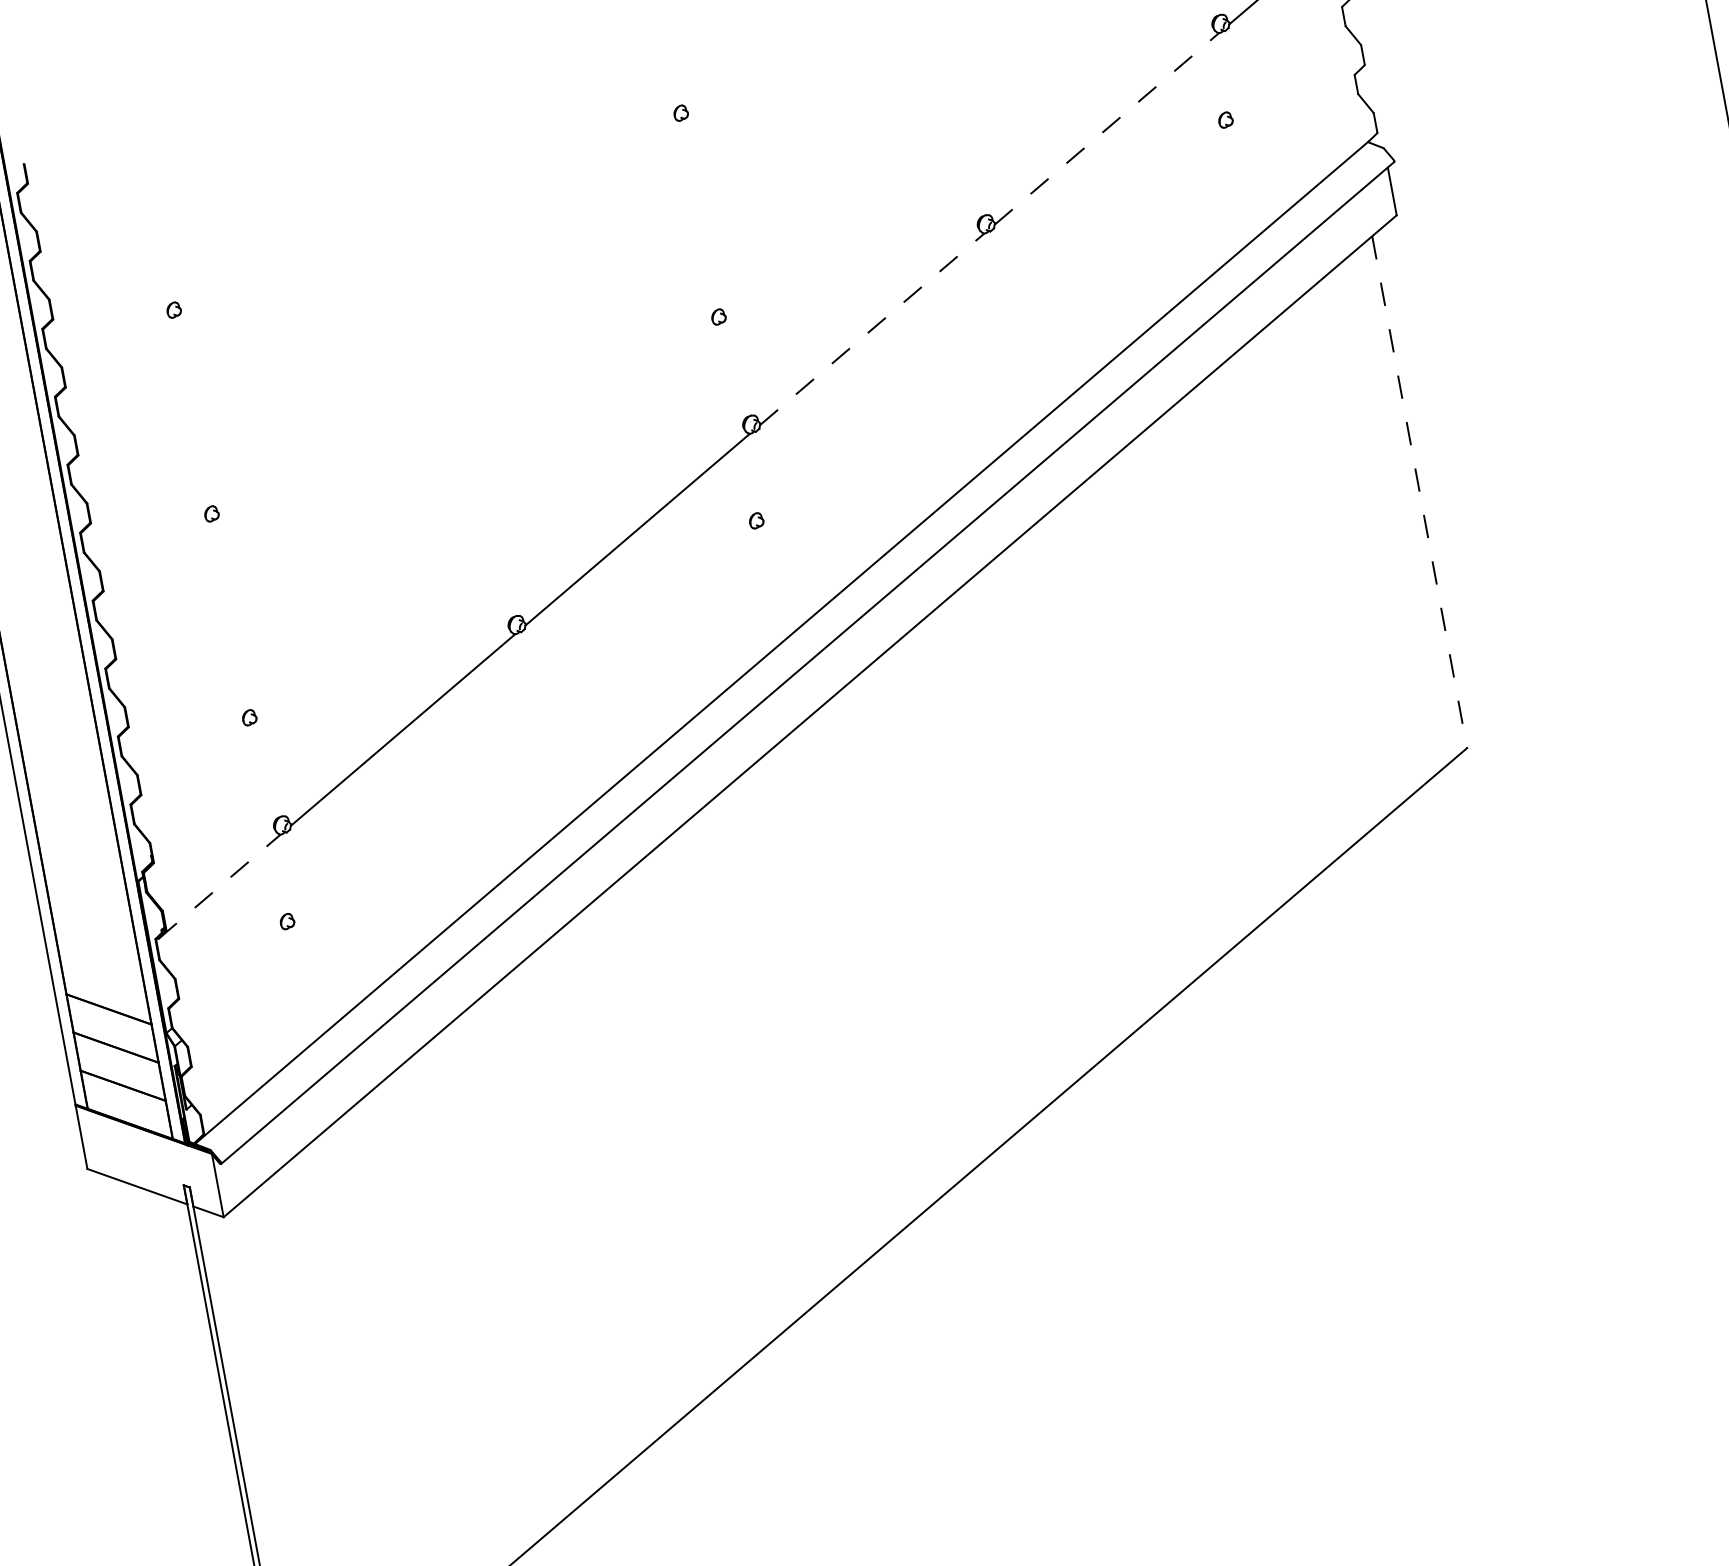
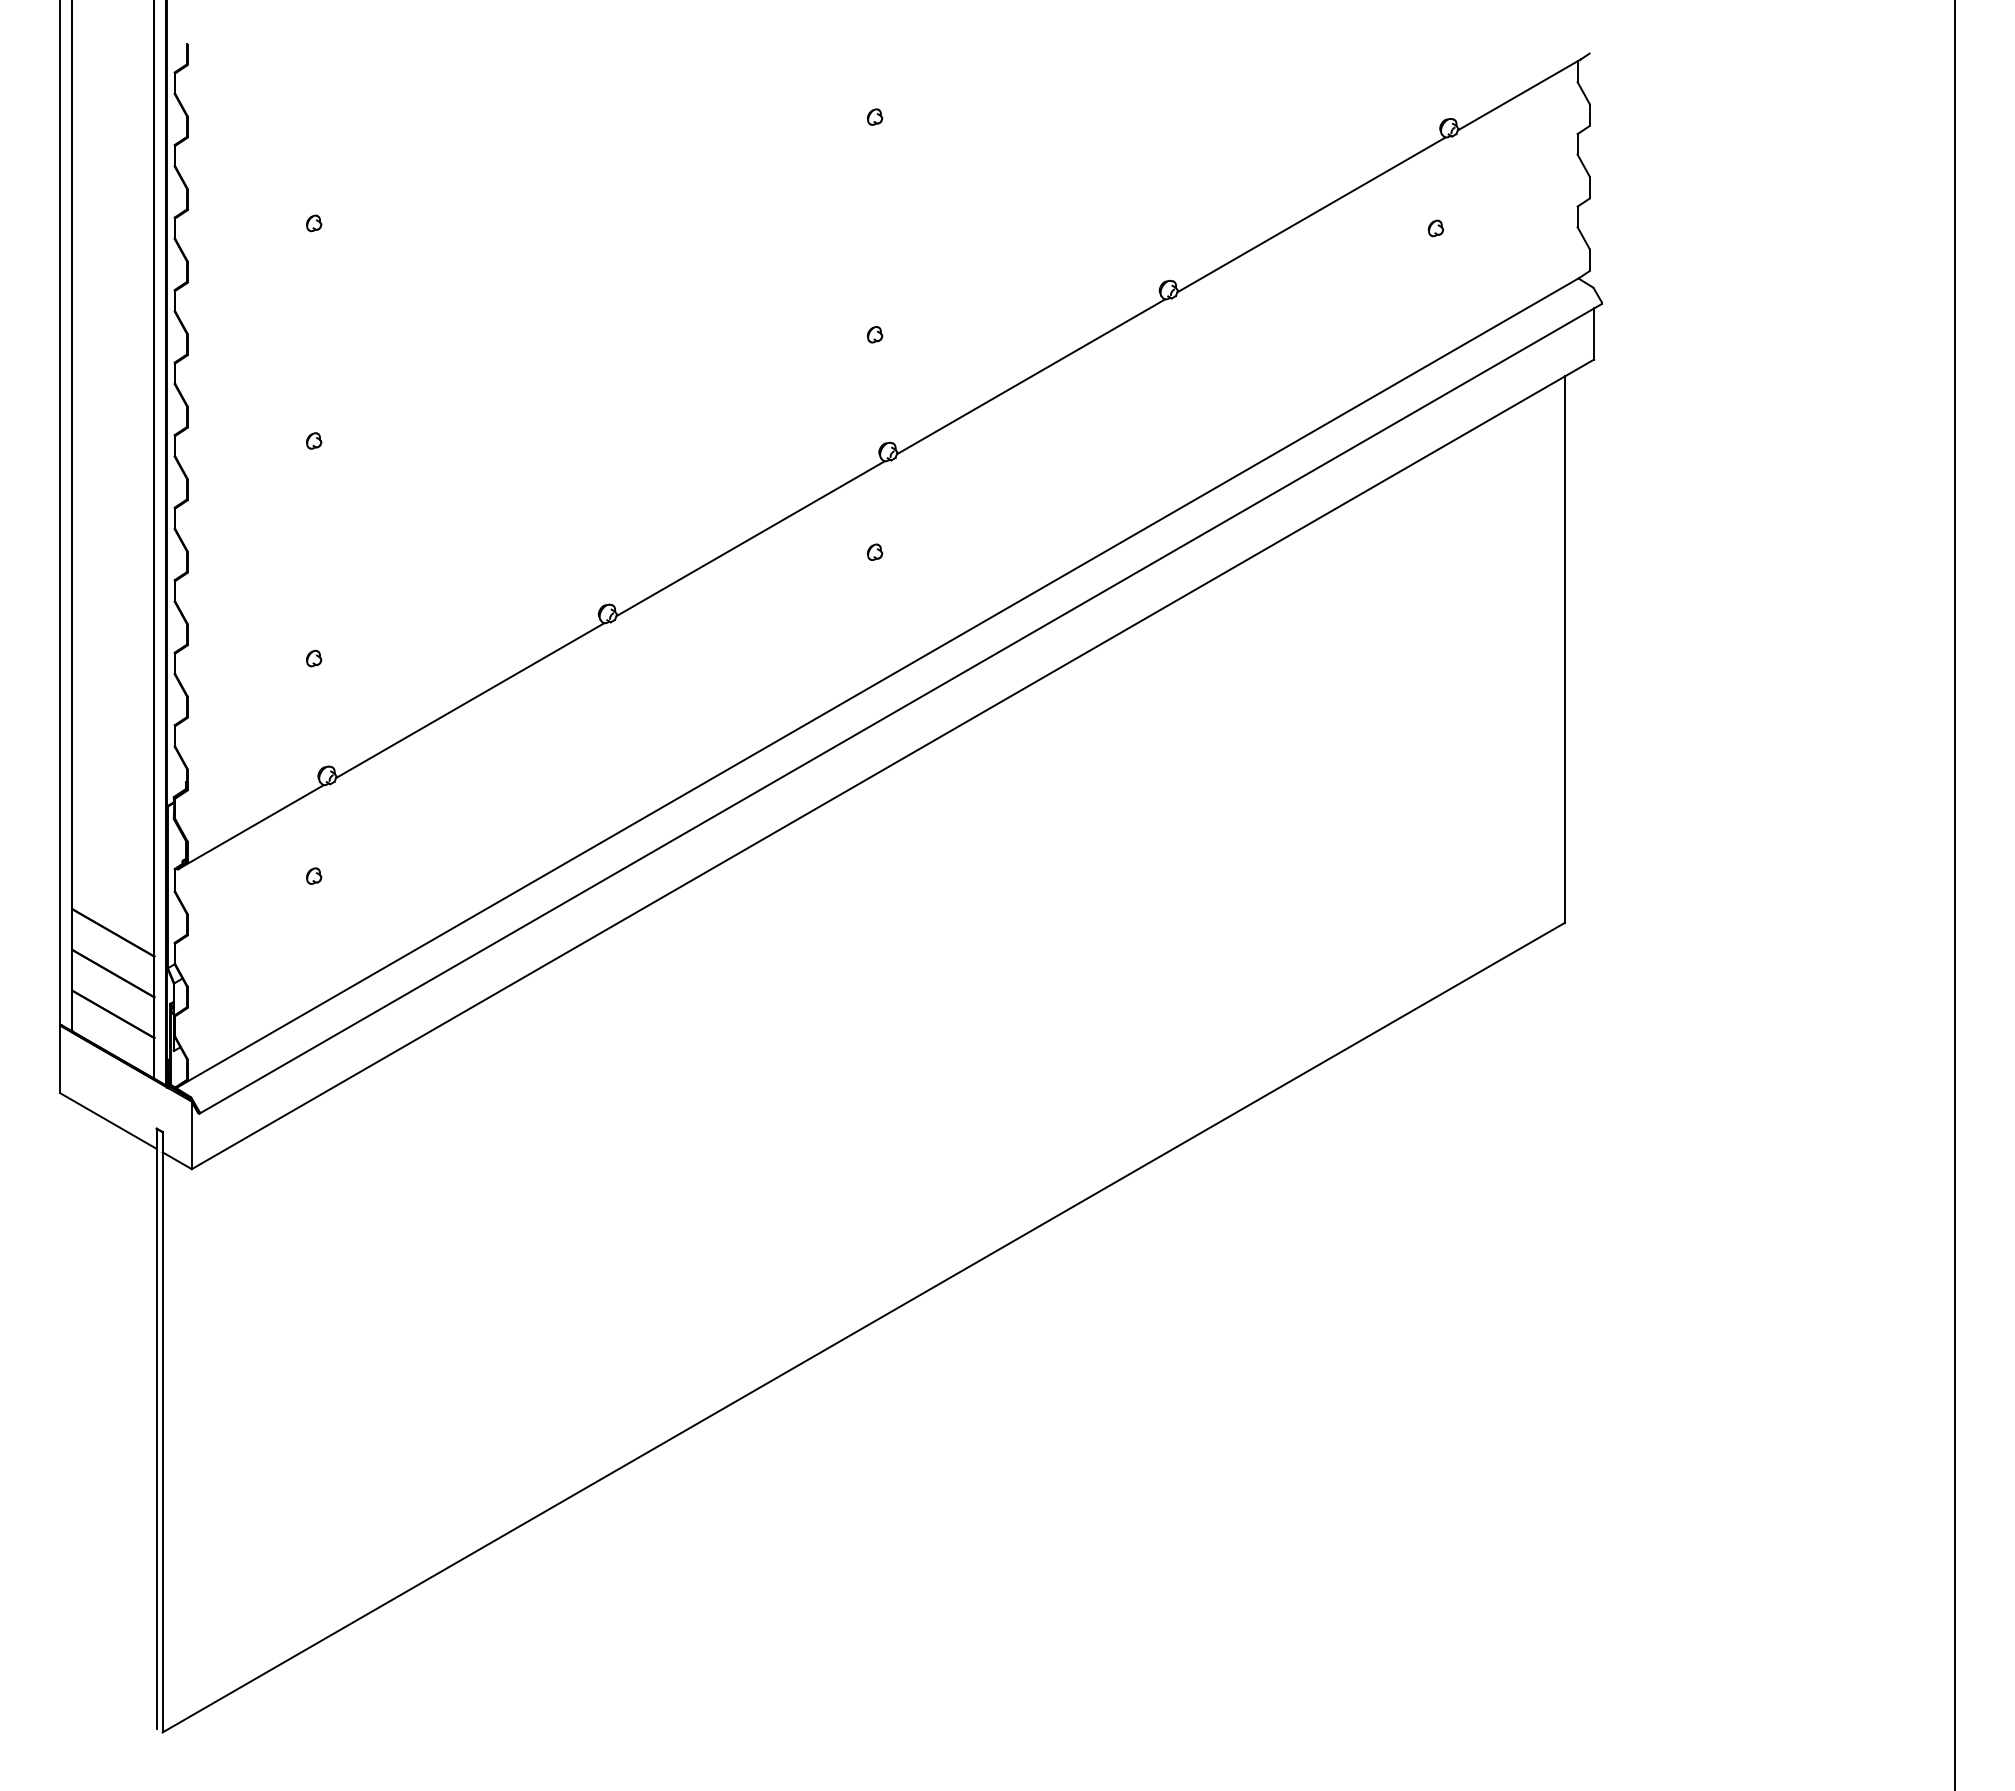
line: (1106, 128) -> (1311, 214), dashed -> solid
line: (872, 328) -> (1031, 376), dashed -> solid
line: (1419, 493) -> (1564, 650), dashed -> solid
line: (220, 885) -> (251, 826), dashed -> solid

